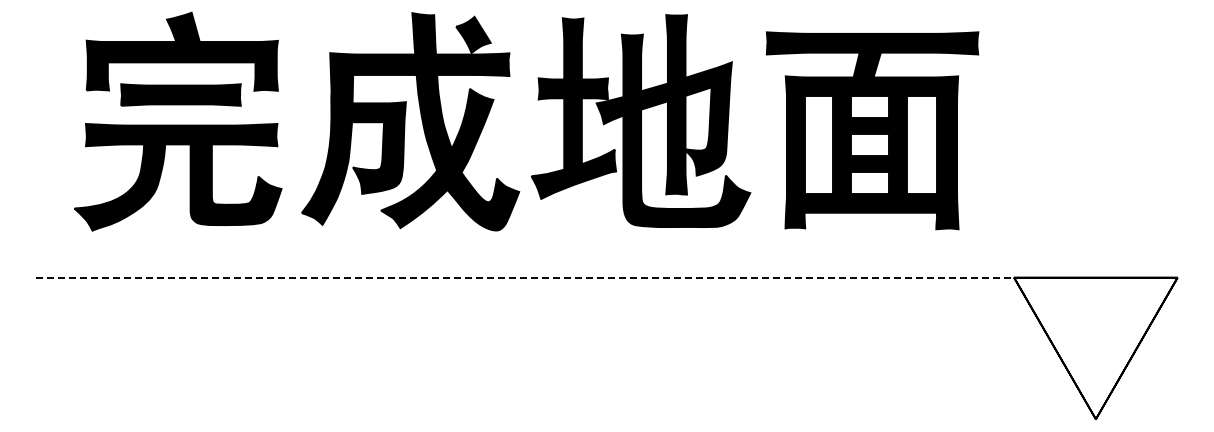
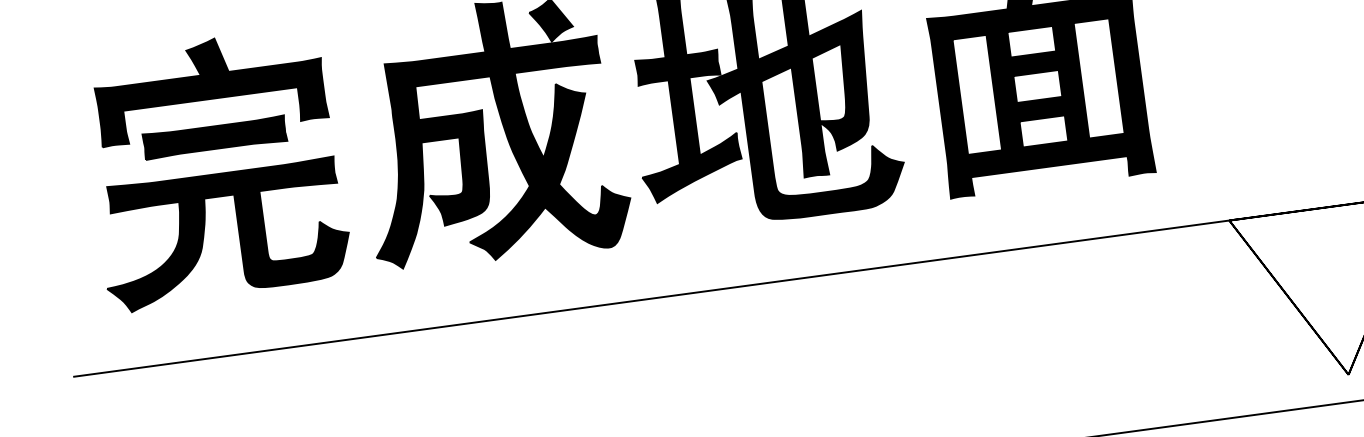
line: (530, 277) -> (657, 297), dashed -> solid

